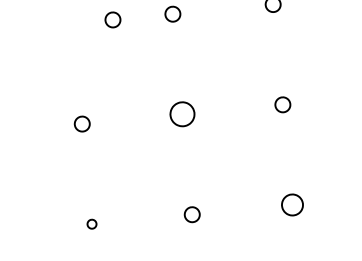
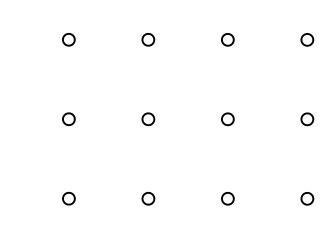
part: (112, 19) -> (68, 39), moved
part: (182, 114) -> (148, 119), size x0.62
part: (292, 204) -> (227, 198), size x0.71
part: (91, 224) -> (68, 198), size x1.67

